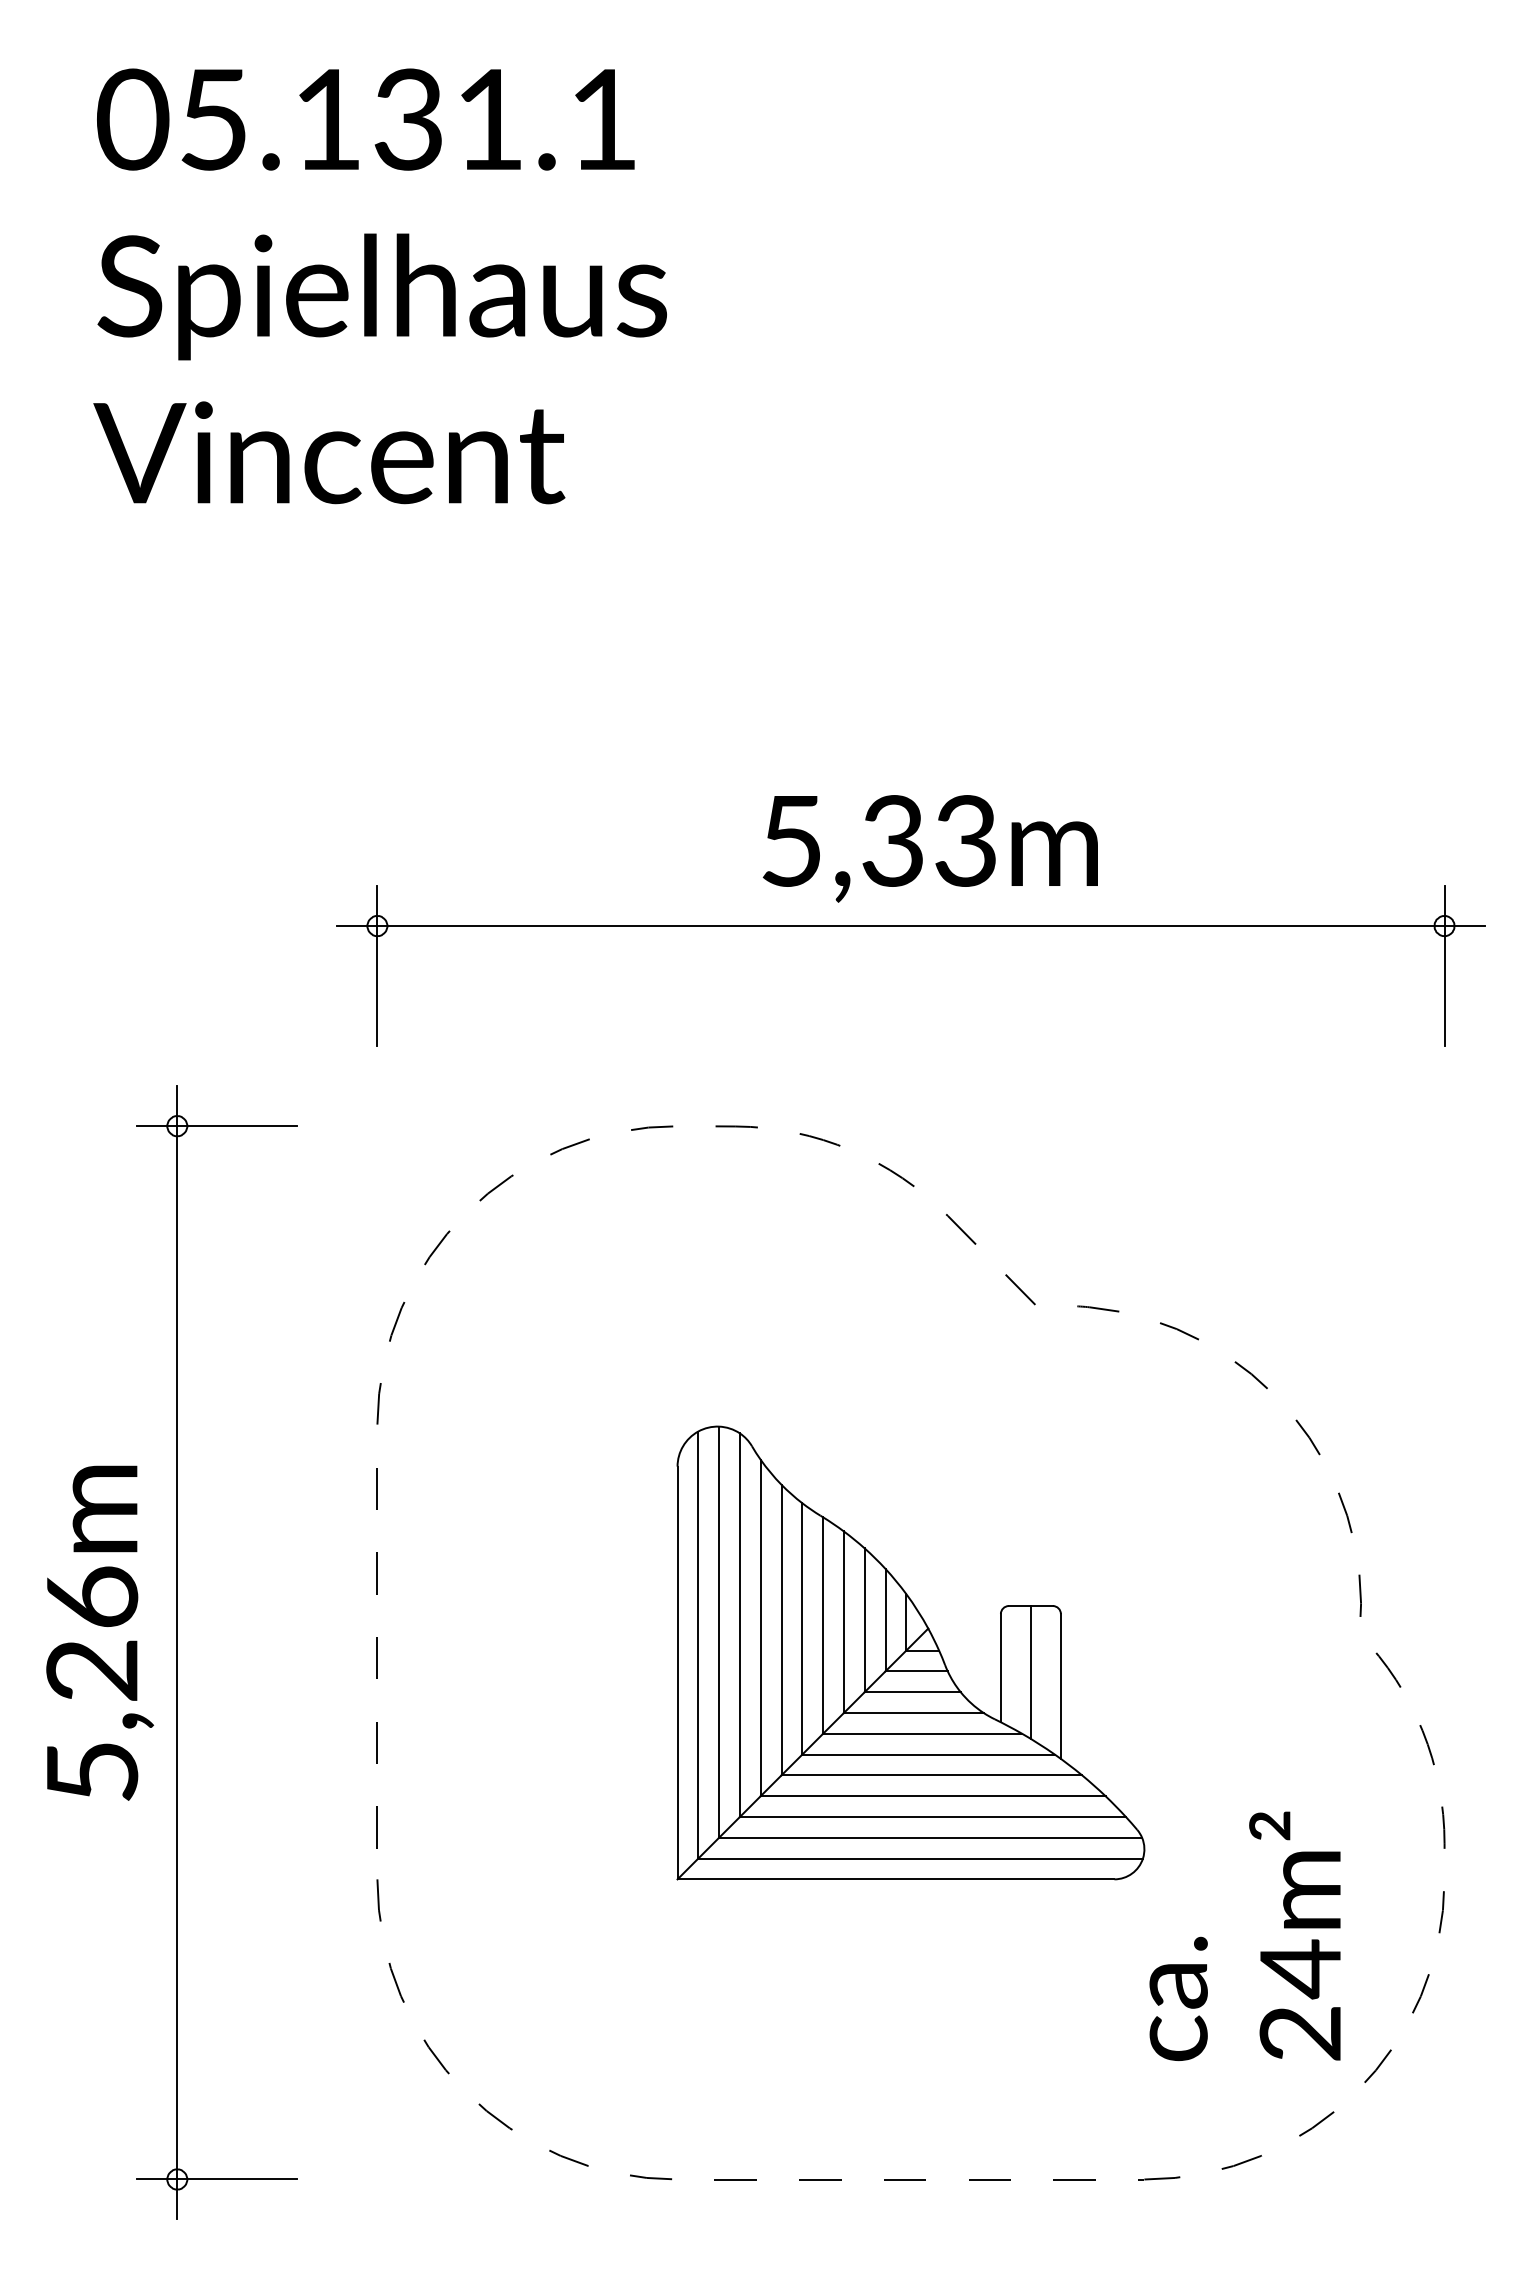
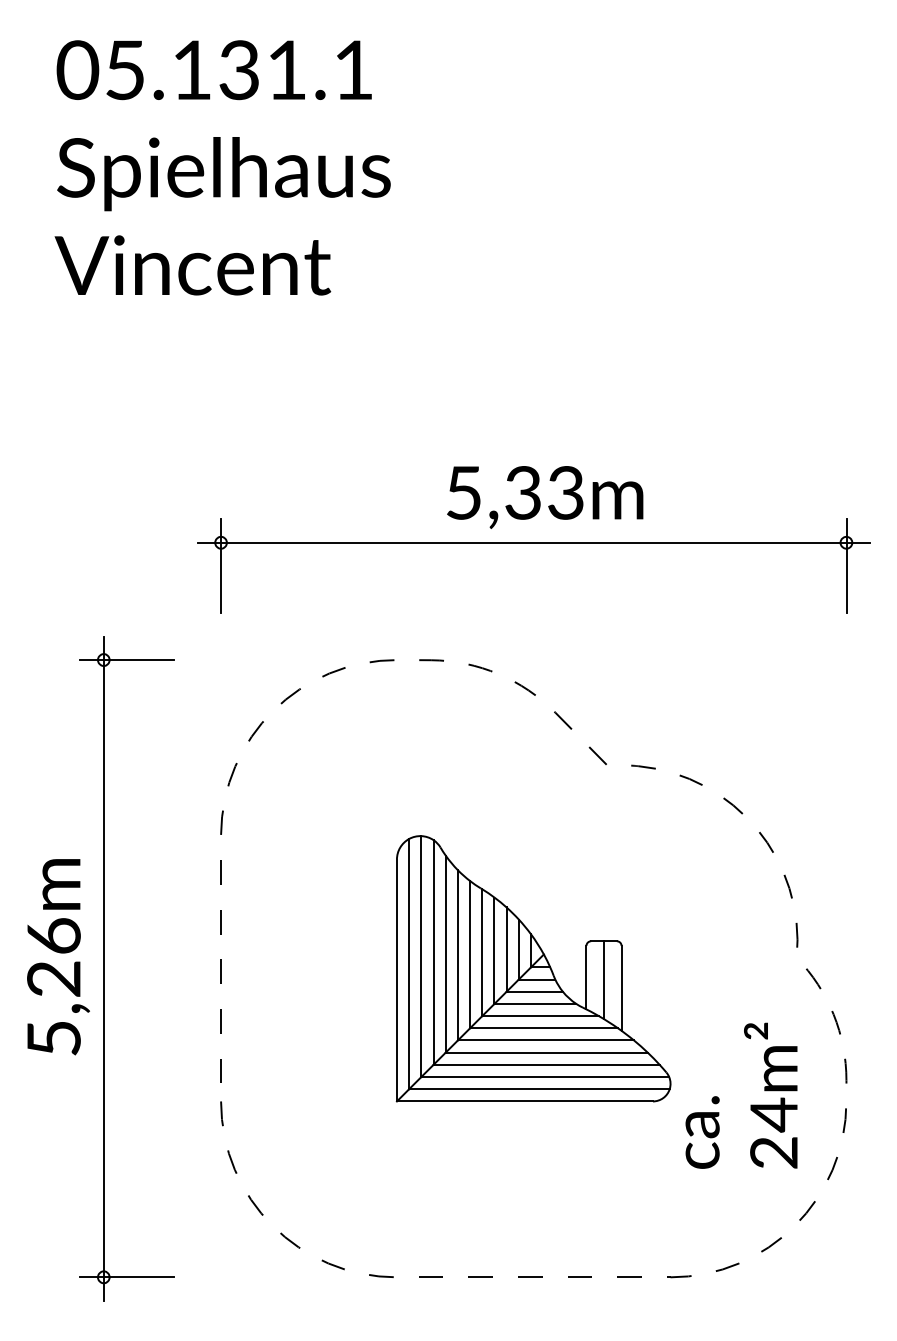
text: (1244, 1935) -> (741, 1095), moved

